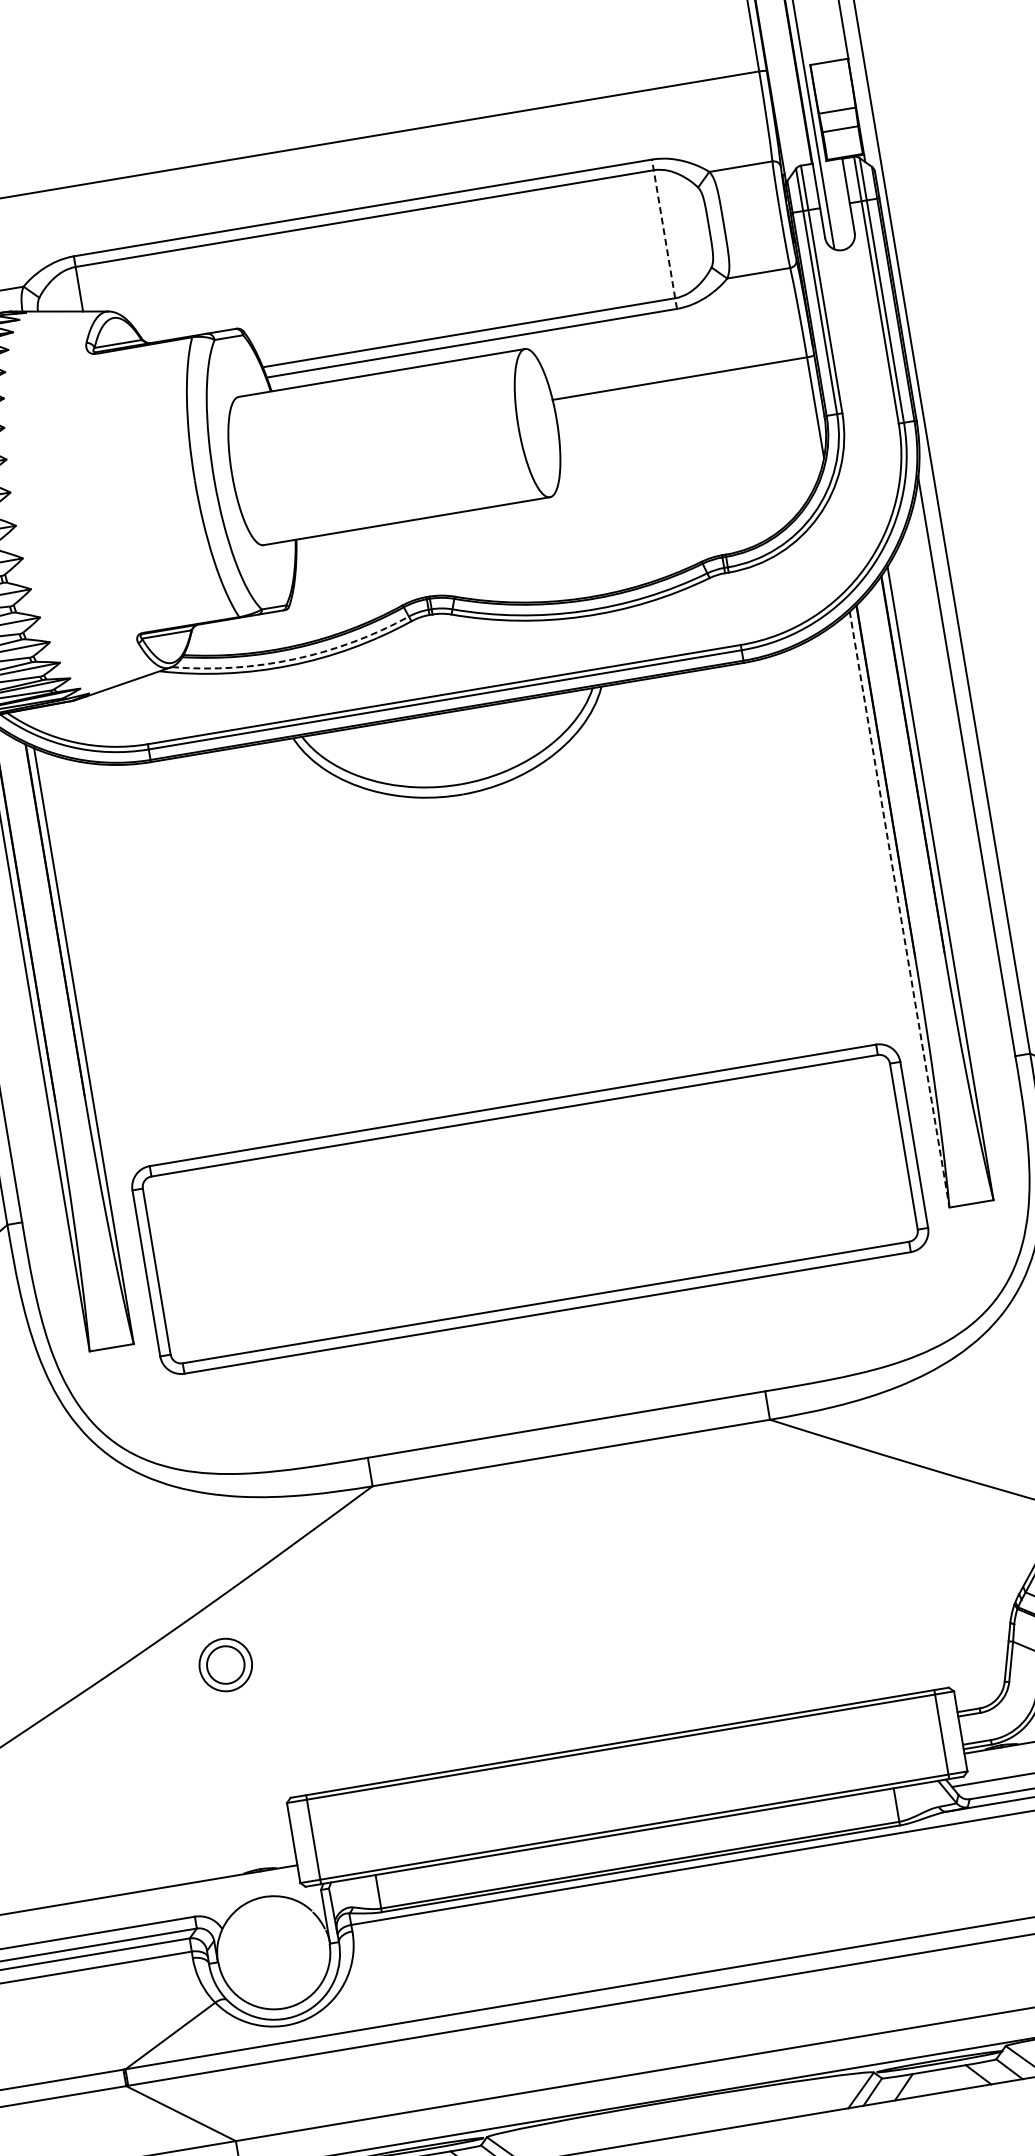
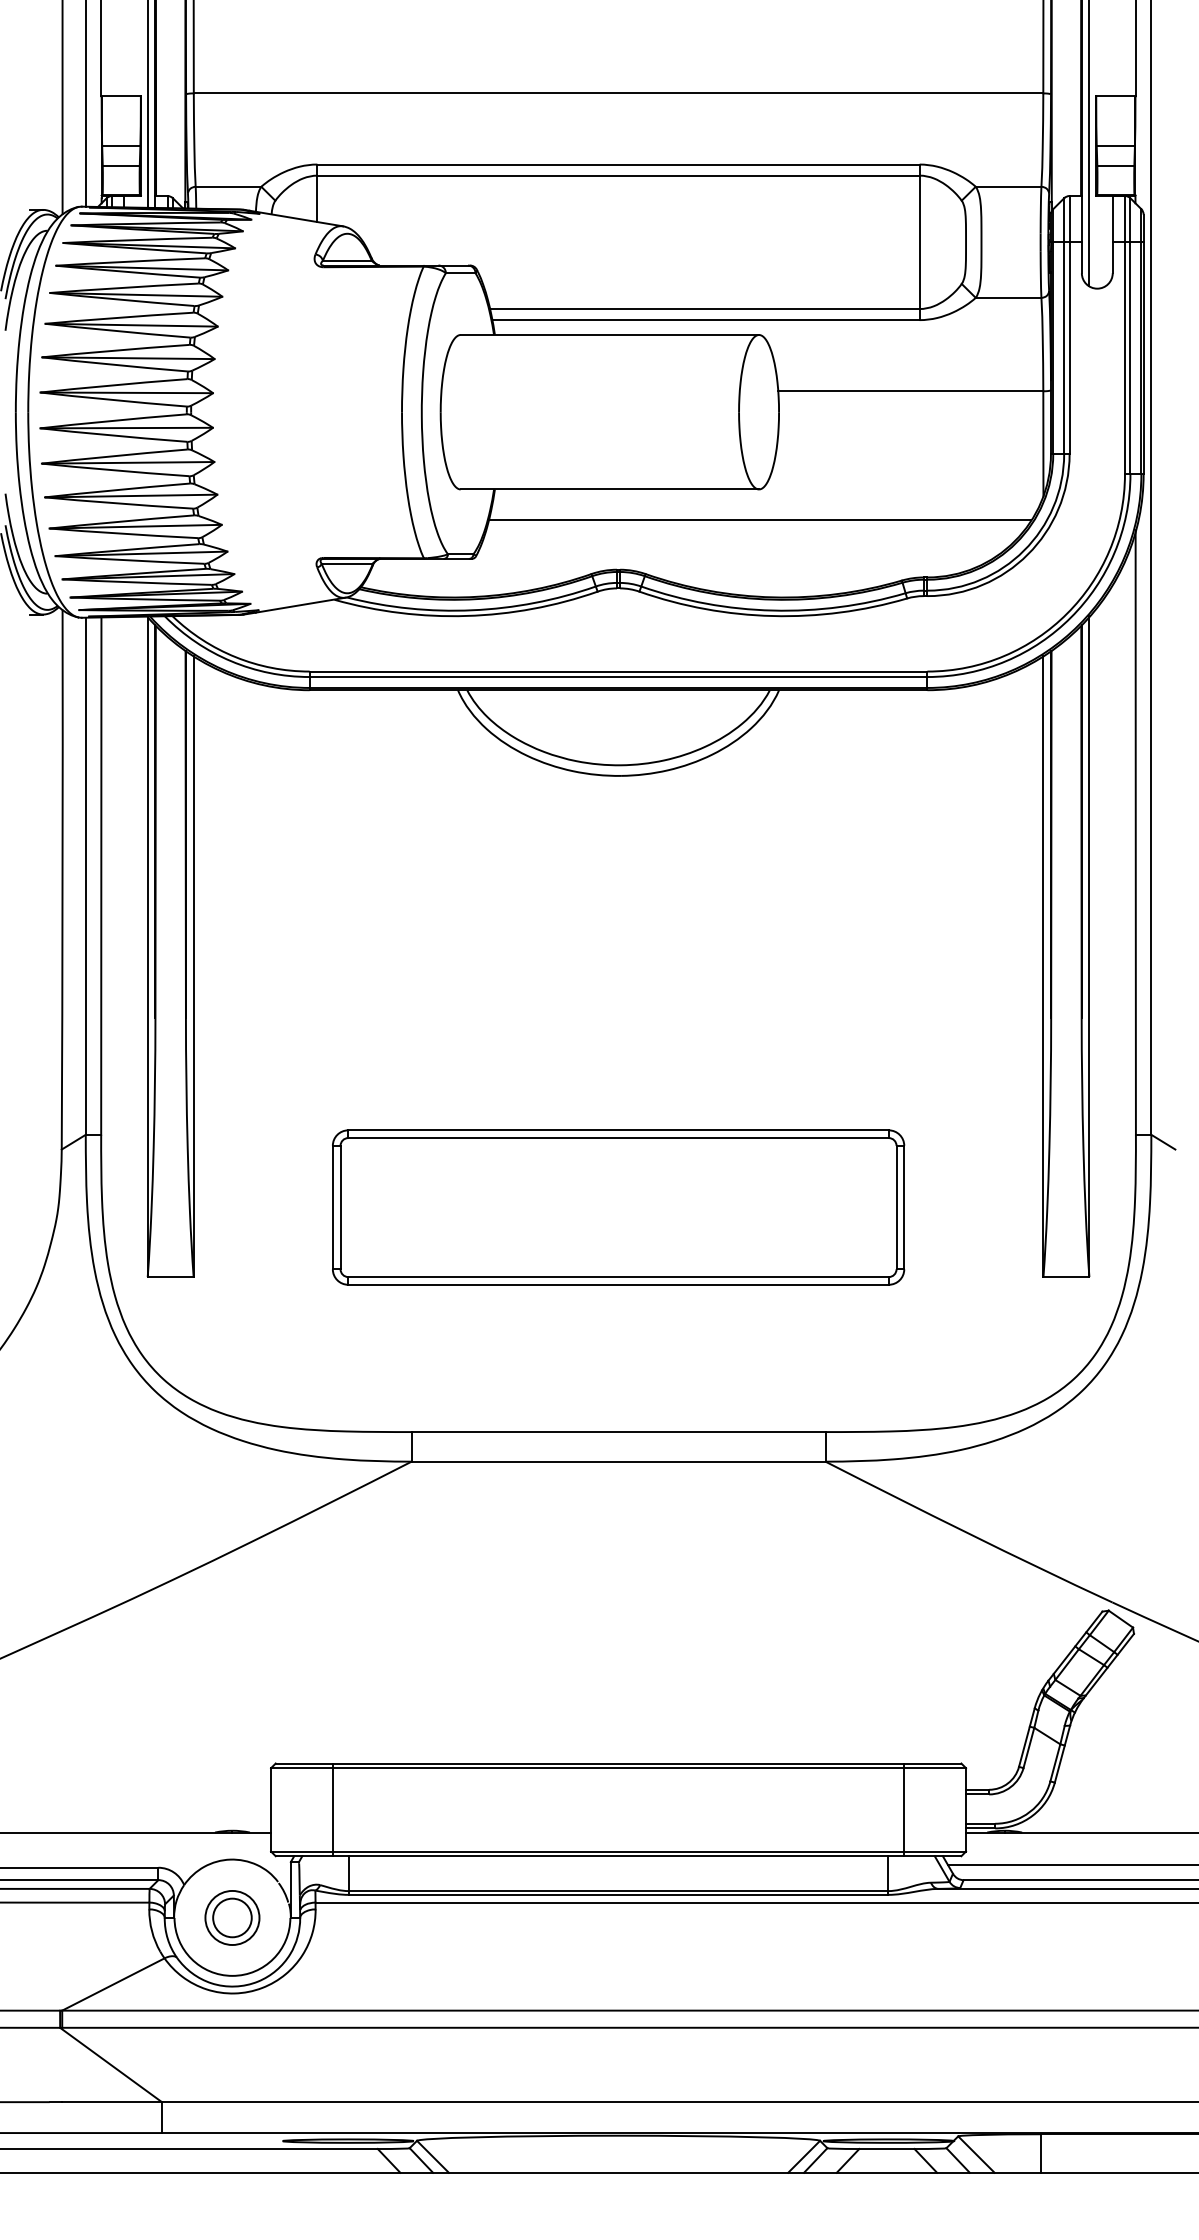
line: (664, 234) -> (919, 242), dashed -> solid
line: (555, 526) -> (759, 520), added
arc: (294, 659) -> (472, 610), dashed -> solid
line: (899, 909) -> (1043, 966), dashed -> solid
part: (530, 1209) -> (618, 1207), size x0.71
part: (225, 1664) -> (232, 1917), moved
line: (941, 1734) -> (904, 1809), moved
line: (313, 1839) -> (332, 1809), moved

